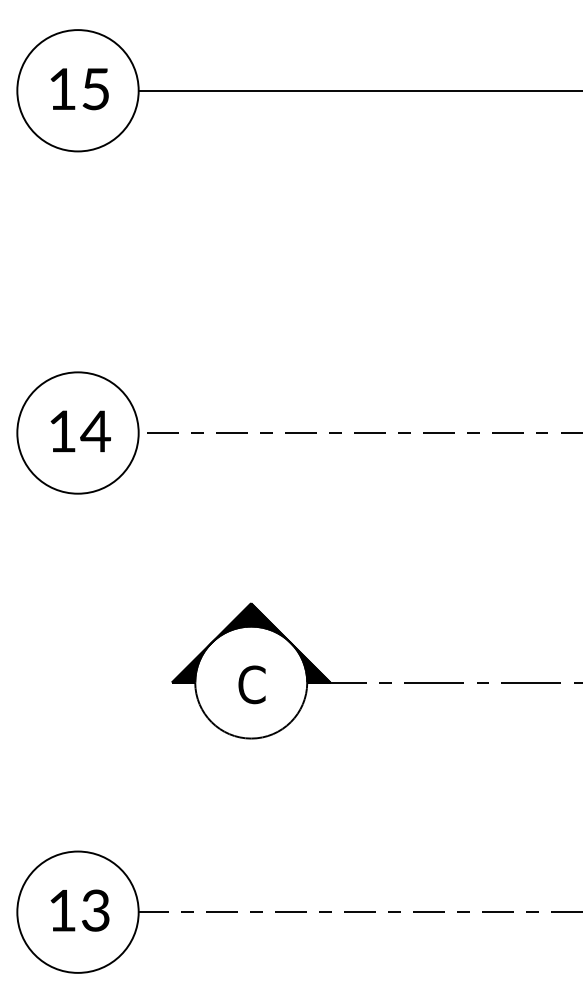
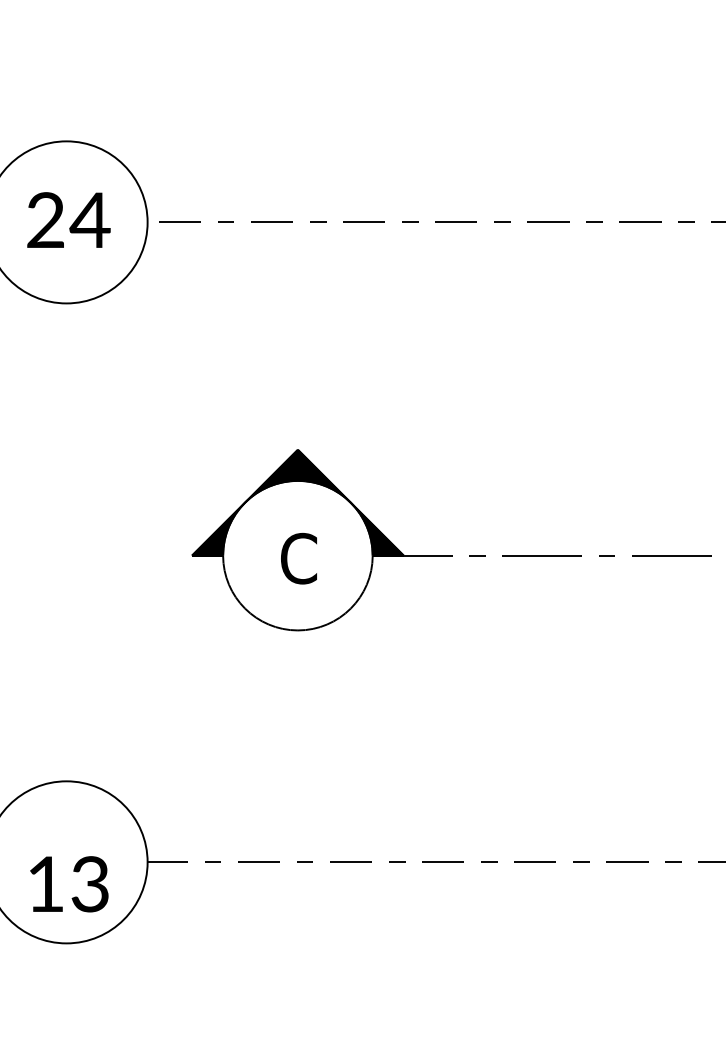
text: (62, 431) -> (45, 220), 14 -> 24
text: (79, 910) -> (68, 884), moved

